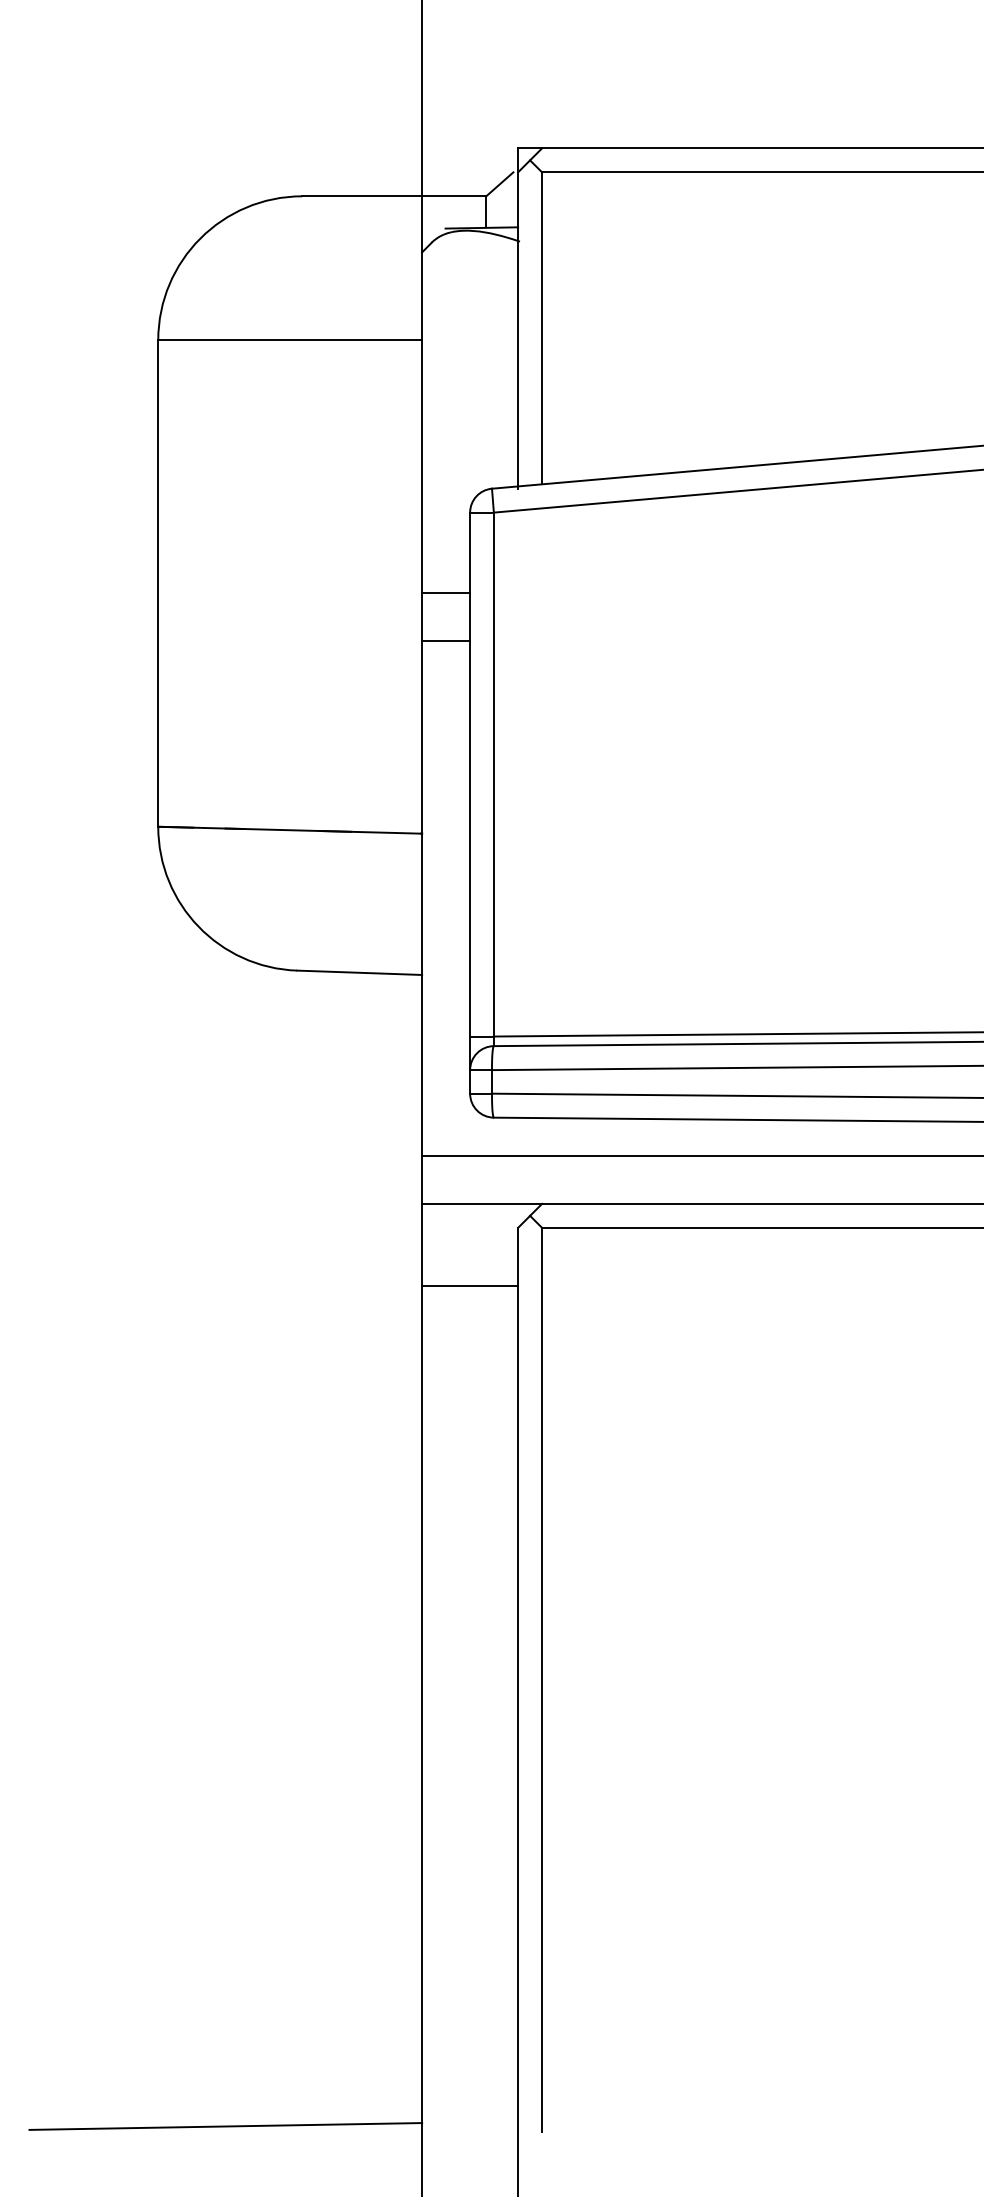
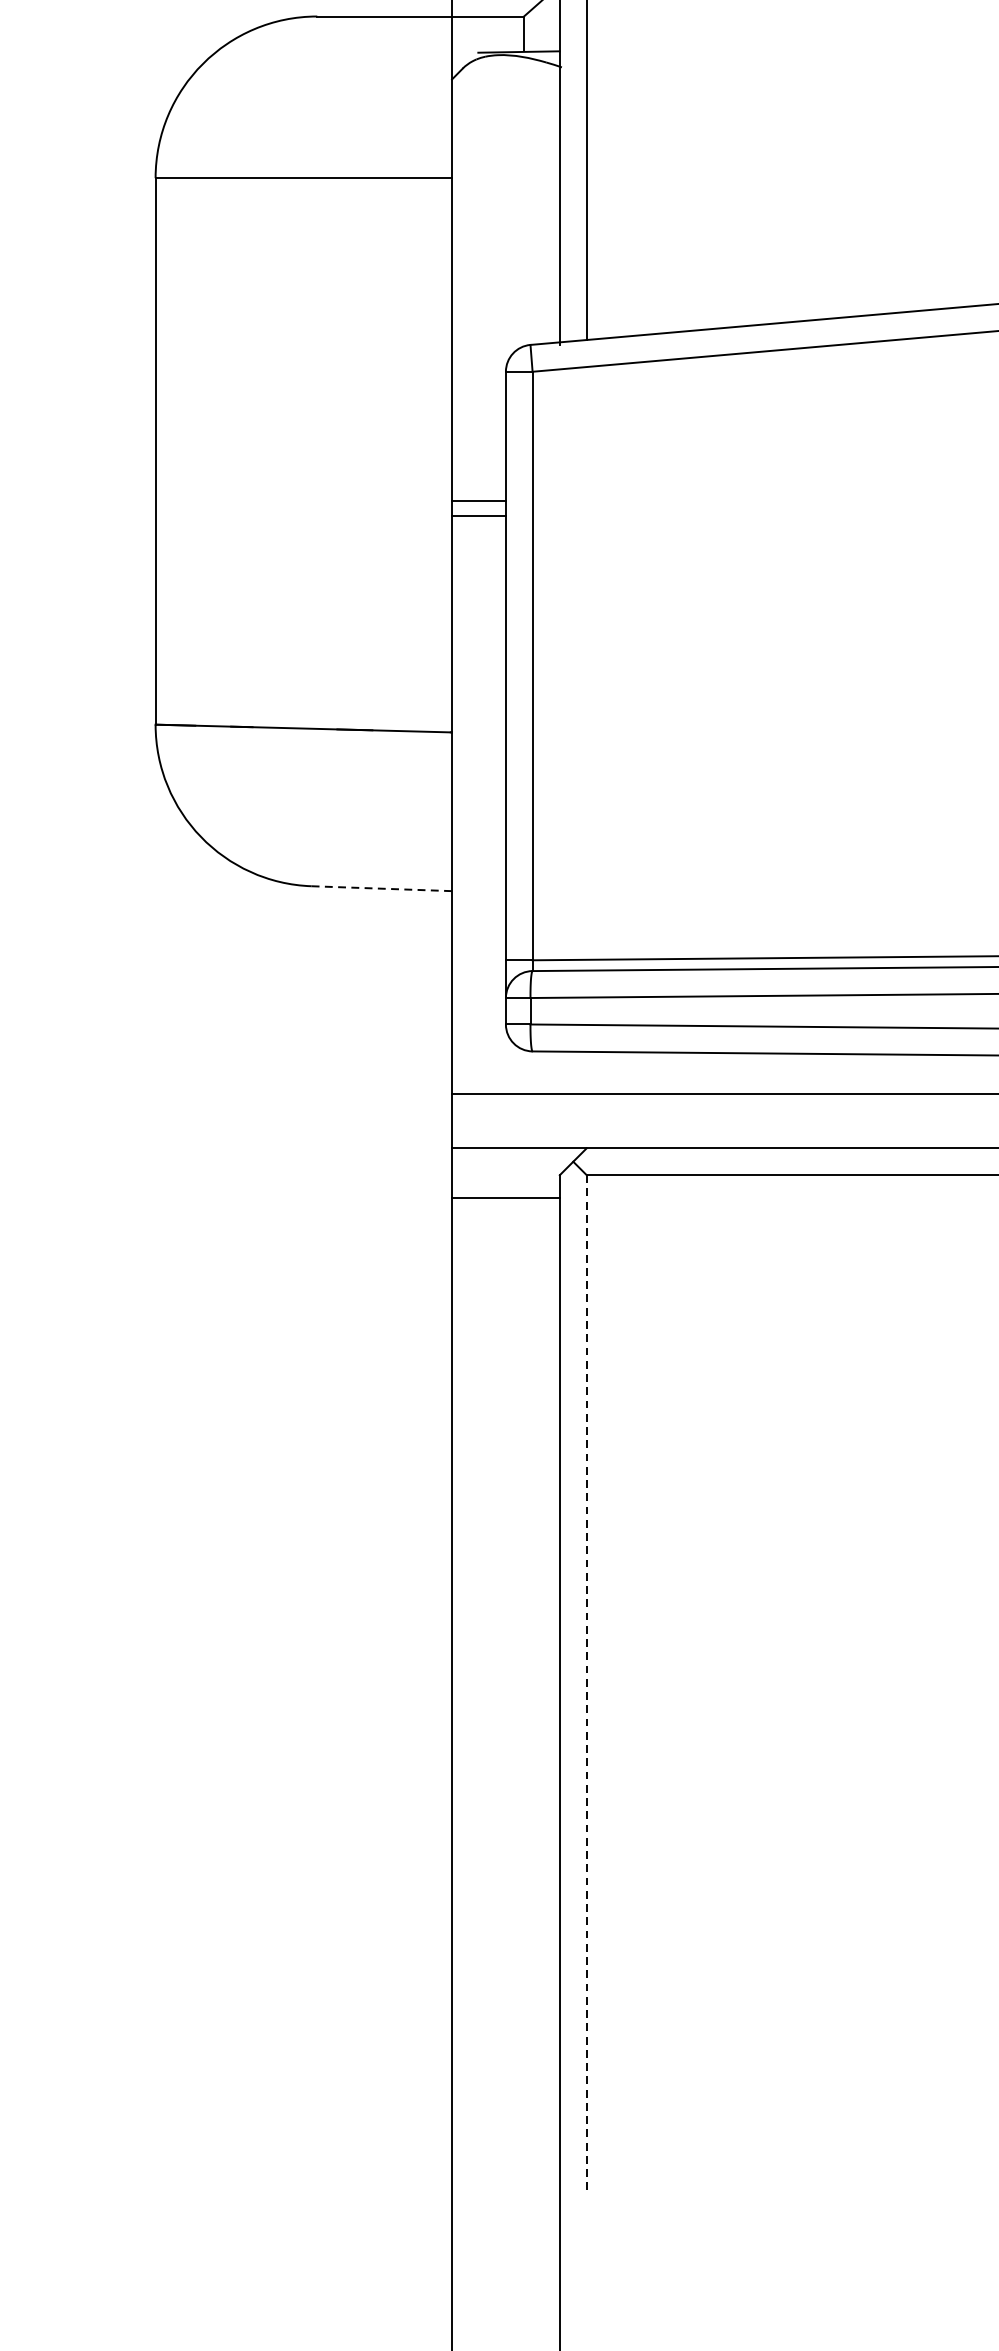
line: (446, 593) -> (479, 500), moved
line: (359, 972) -> (381, 888), solid -> dashed
line: (470, 1285) -> (506, 1197), moved
line: (542, 1680) -> (587, 1683), solid -> dashed
line: (225, 2126) -> (231, 2184), removed

